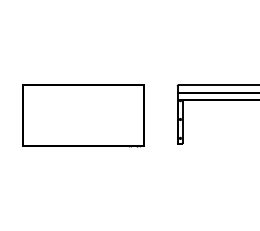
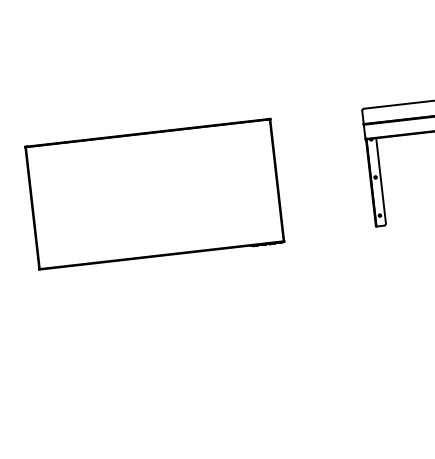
part: (83, 115) -> (154, 194), moved

